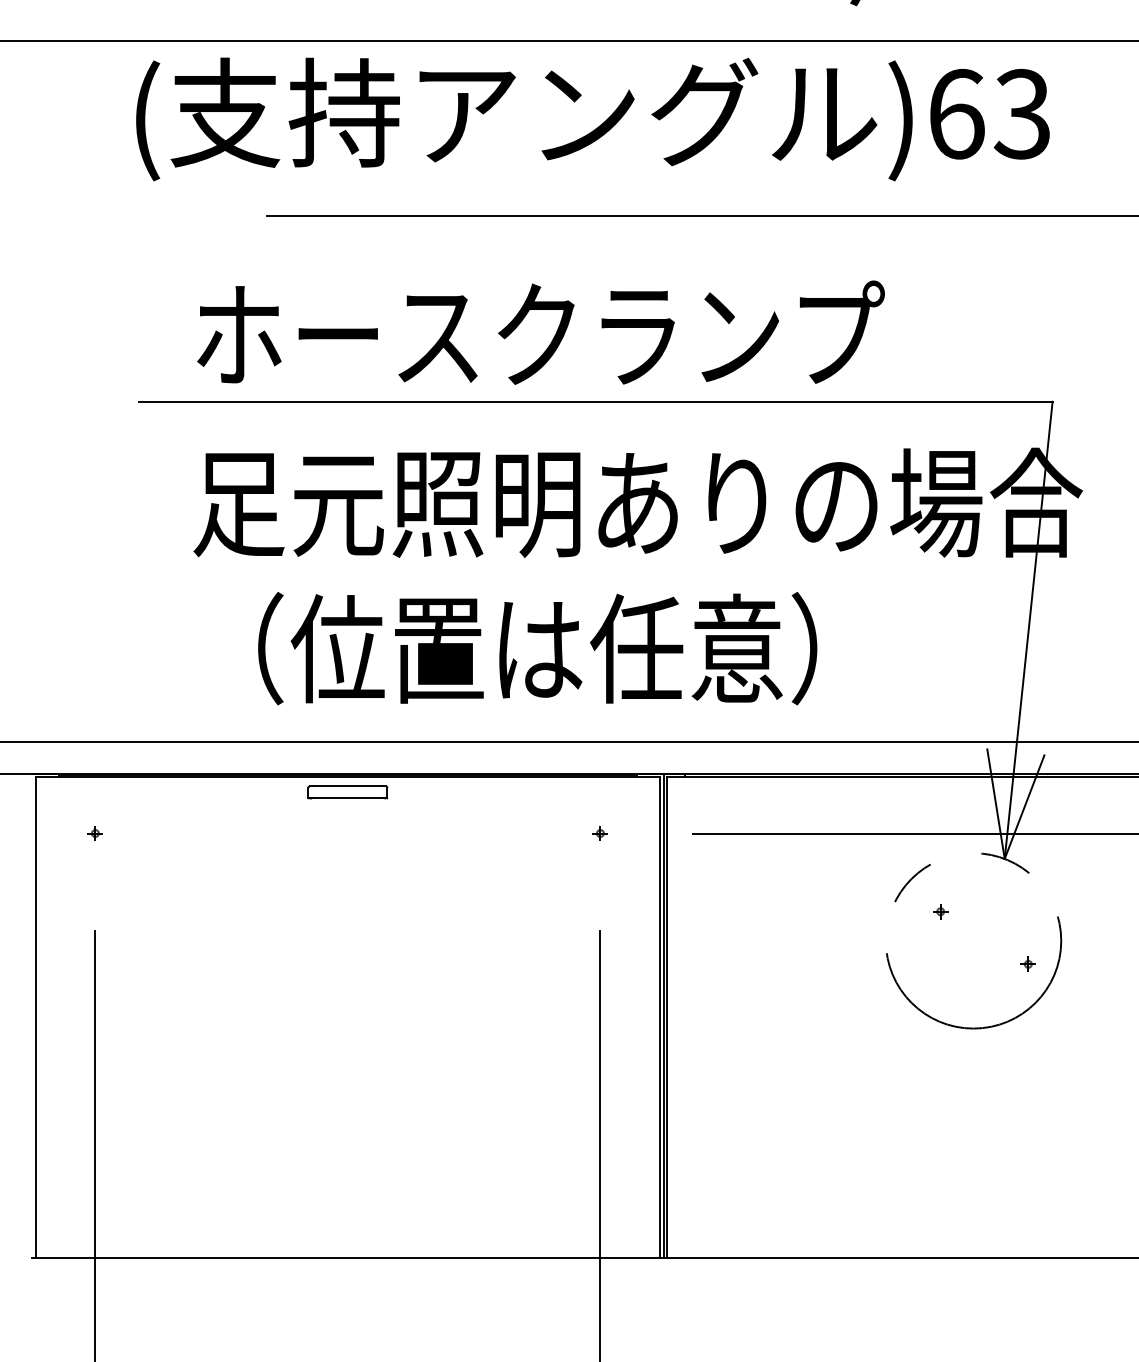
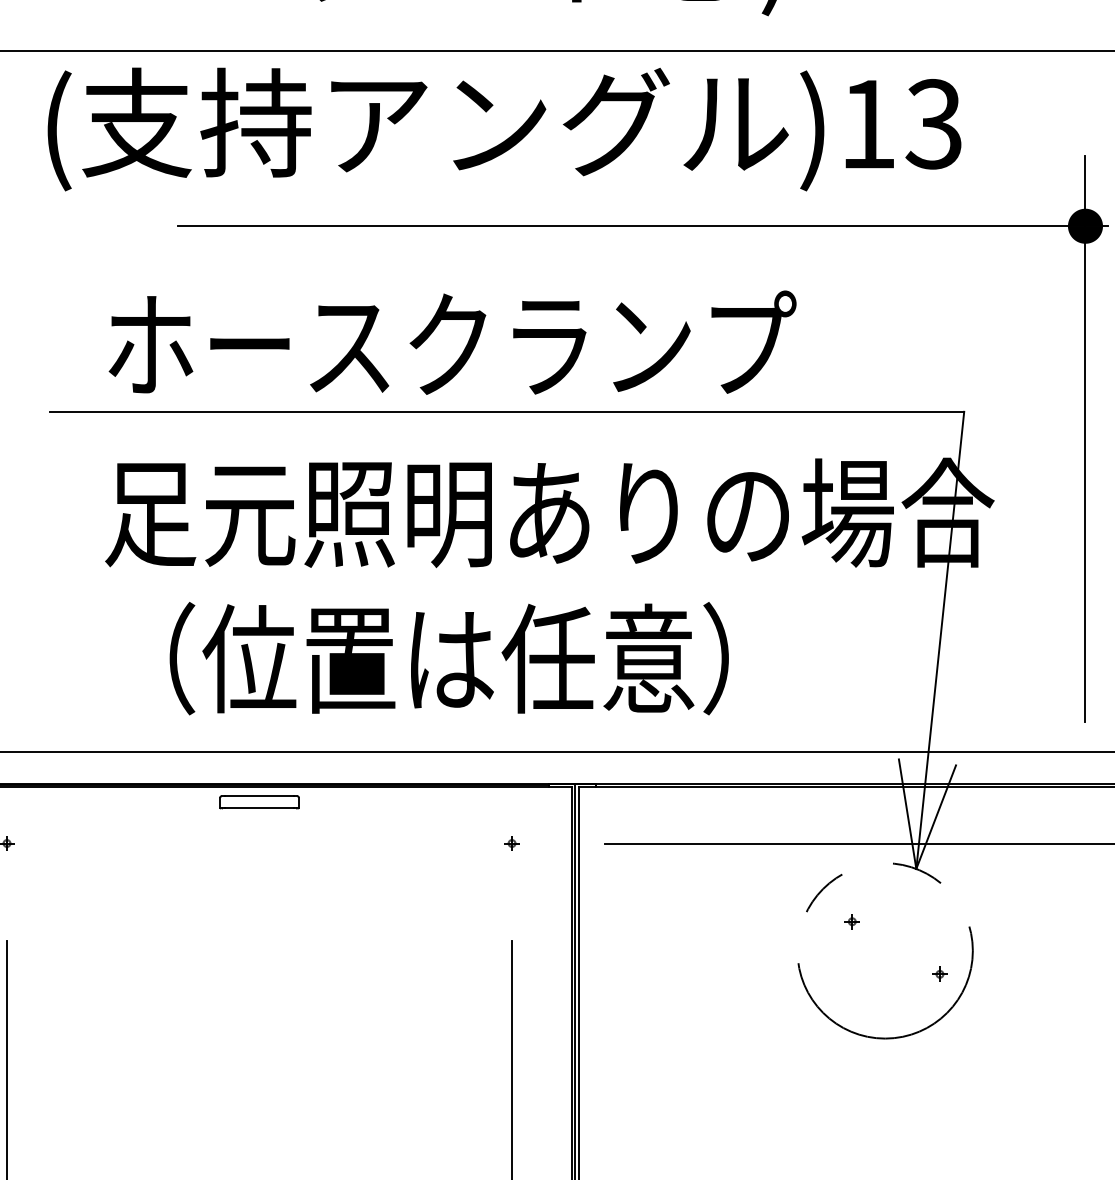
text: (957, 114) -> (869, 124), )63 -> )13

